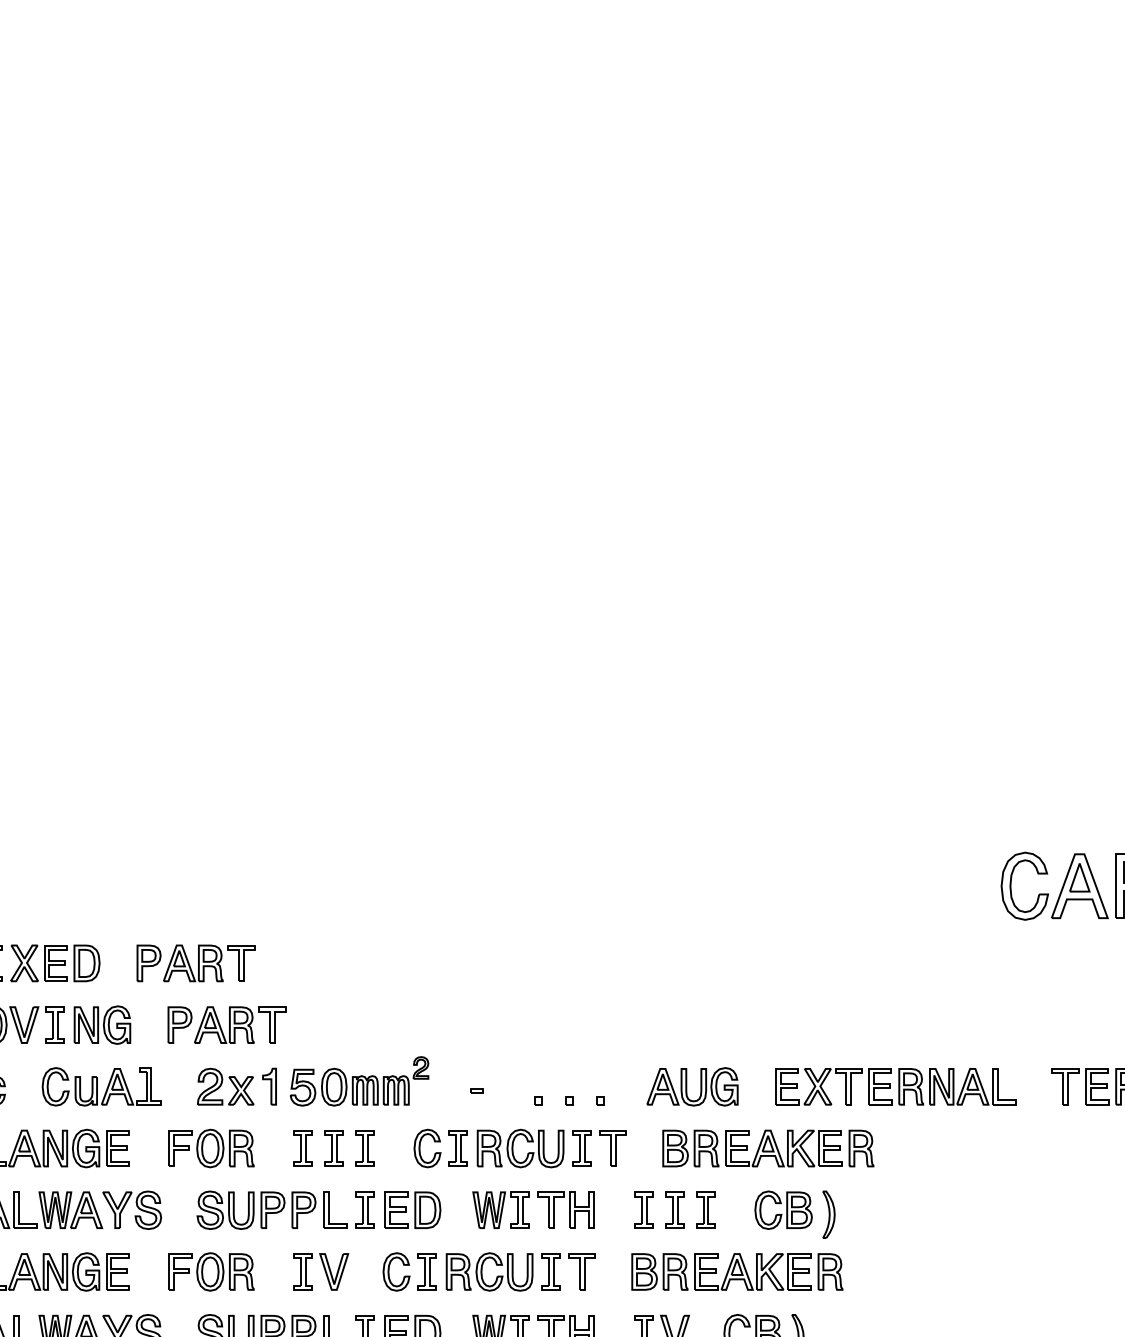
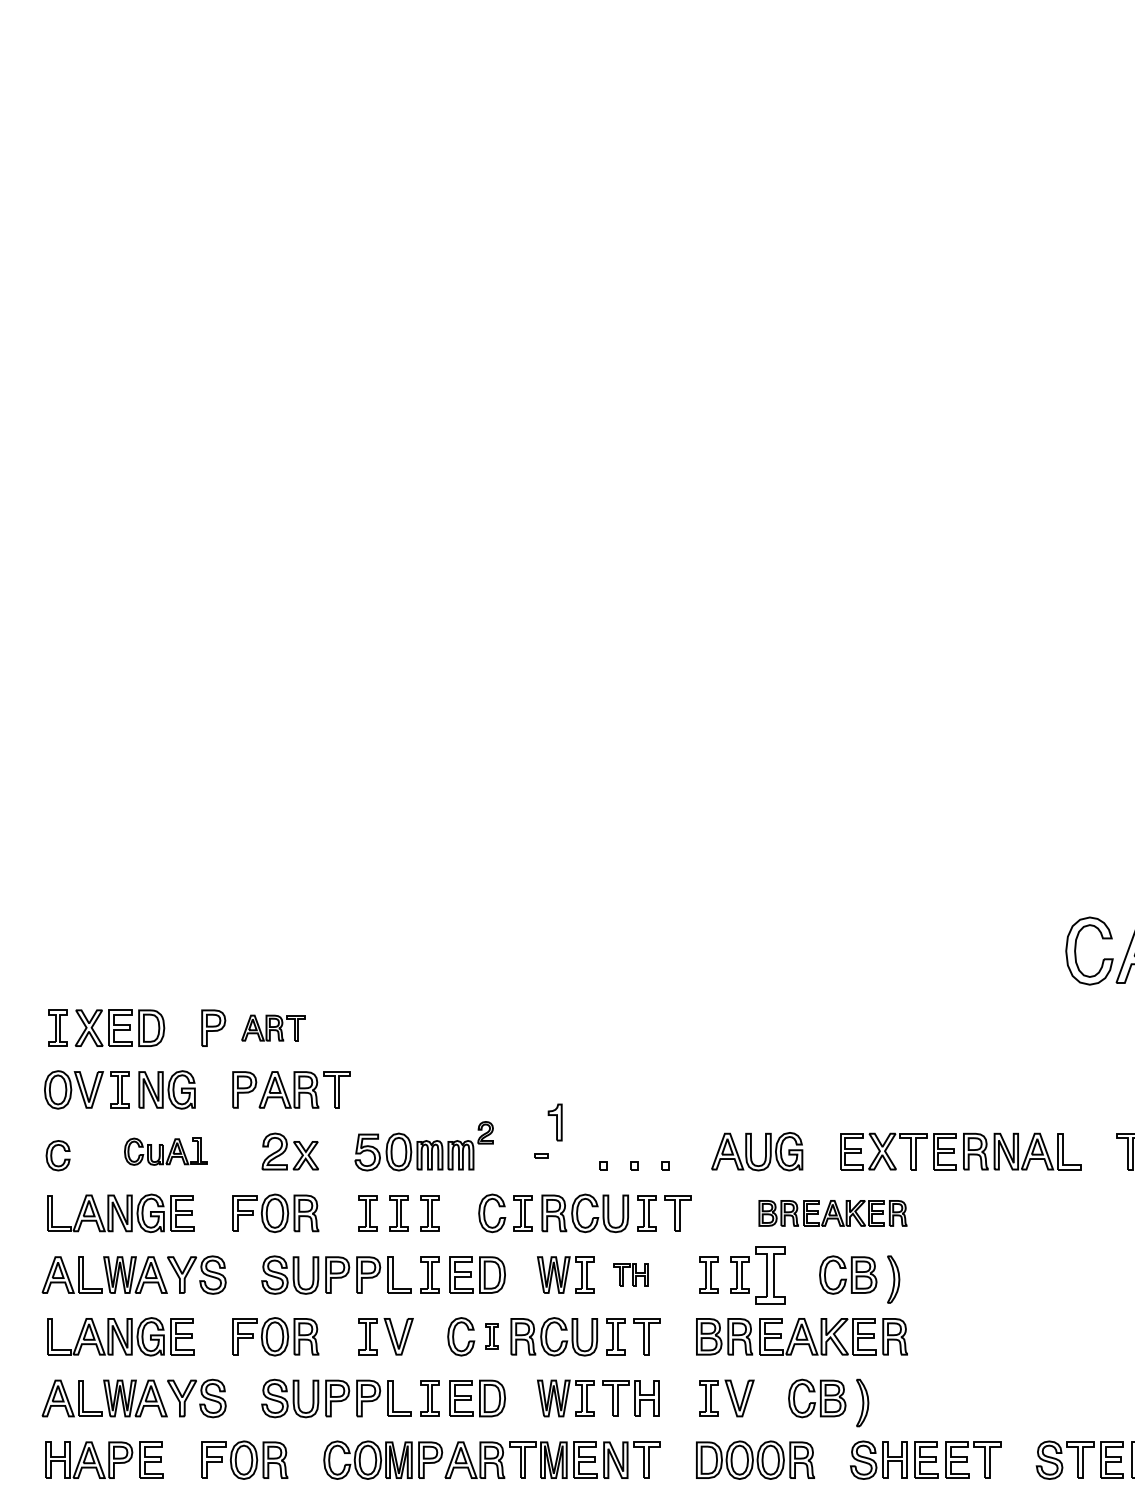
part: (208, 962) -> (273, 1027), size x0.7
part: (100, 1086) -> (165, 1151), size x0.7
part: (268, 1086) -> (554, 1122), moved
part: (767, 1148) -> (832, 1213), size x0.7
part: (565, 1209) -> (630, 1274), size x0.6
part: (705, 1209) -> (770, 1274), size x1.6
part: (426, 1271) -> (491, 1336), size x0.7

